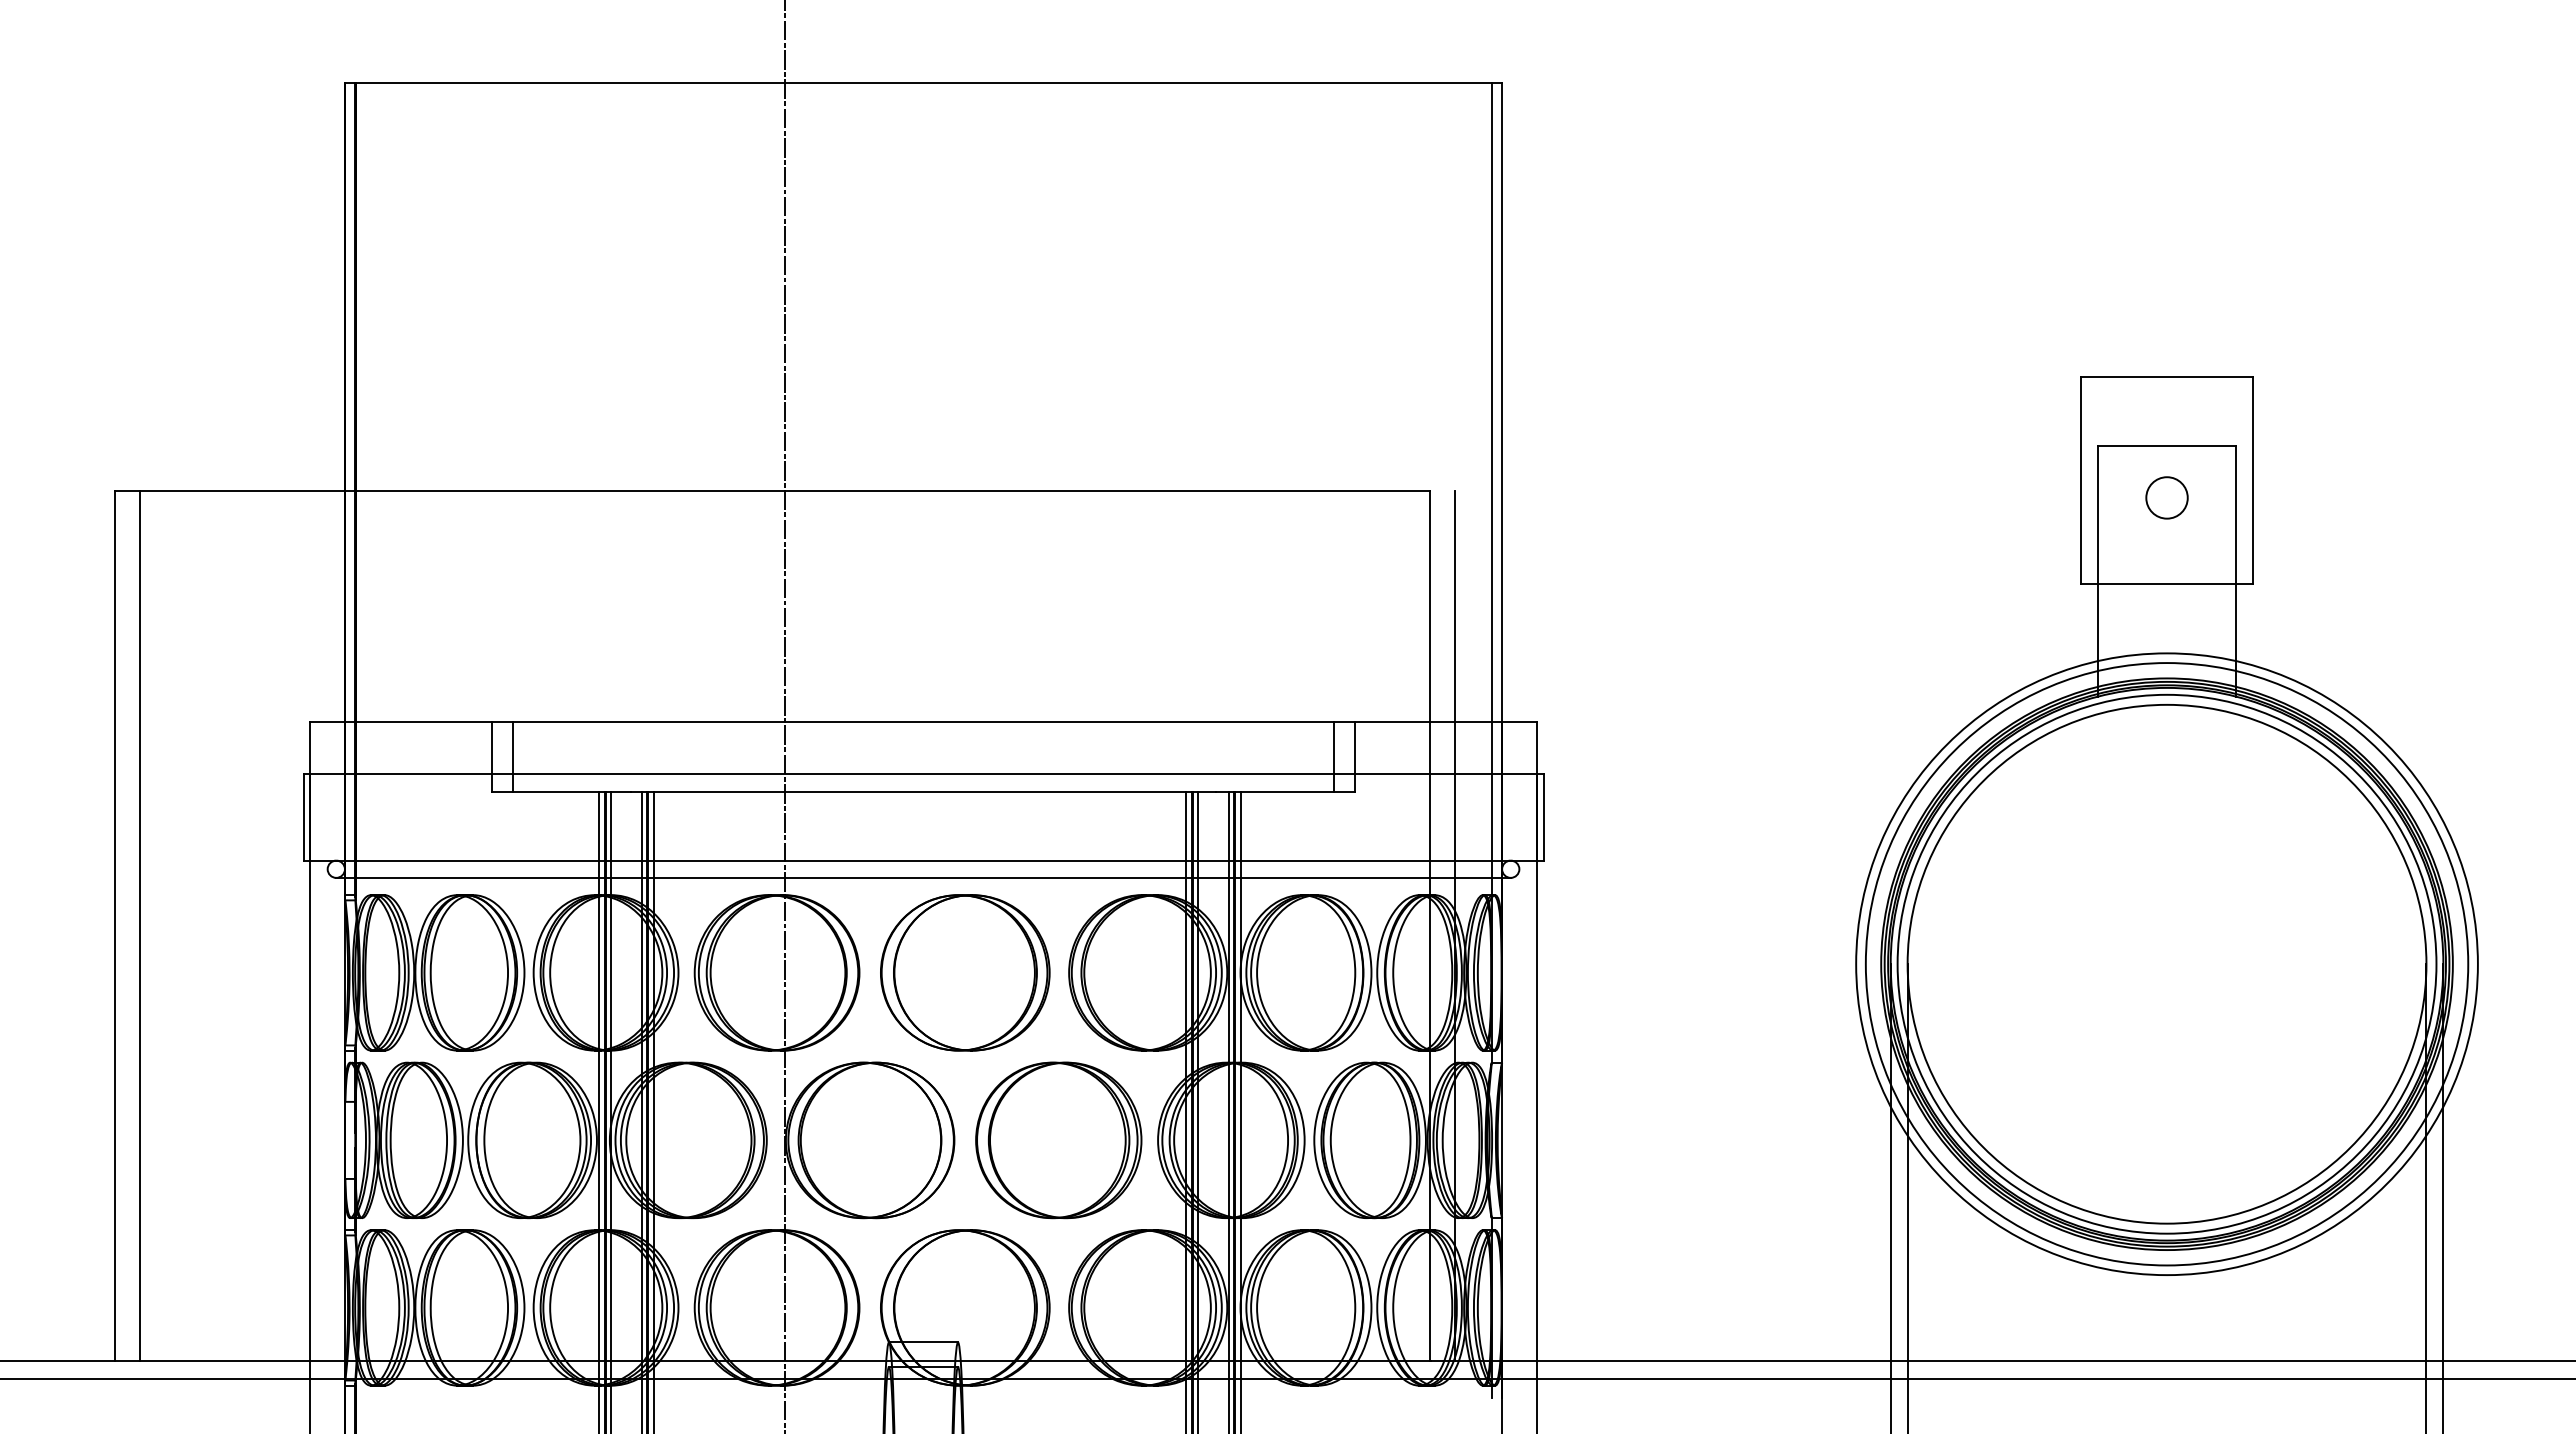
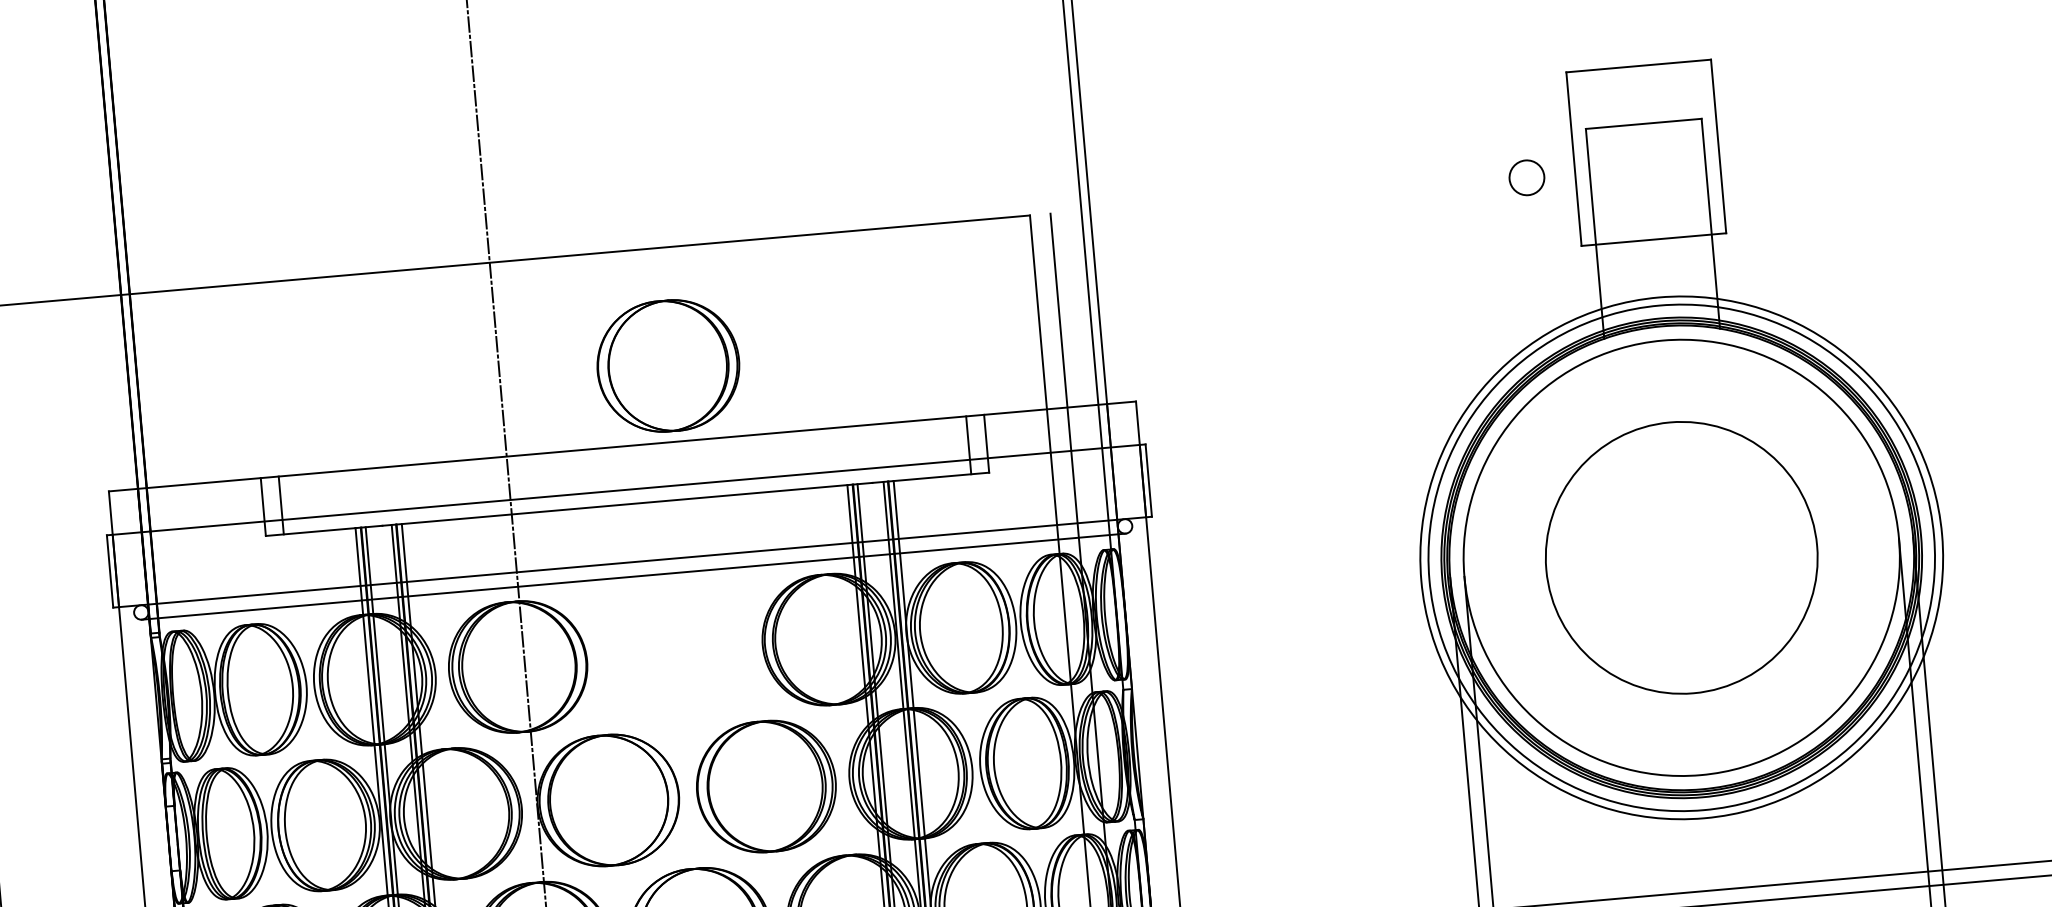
circle: (2166, 497) -> (1526, 177), moved
circle: (2166, 963) -> (1681, 557), size x0.6
part: (965, 972) -> (668, 365), moved

